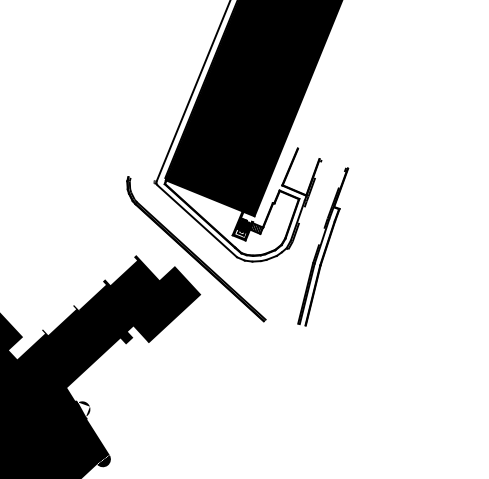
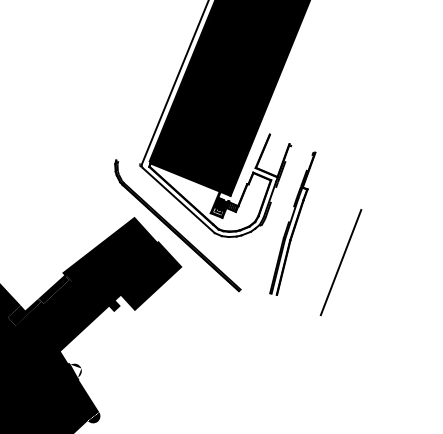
line: (375, 289) -> (340, 262), added
fill: (91, 298) -> (82, 270), added

